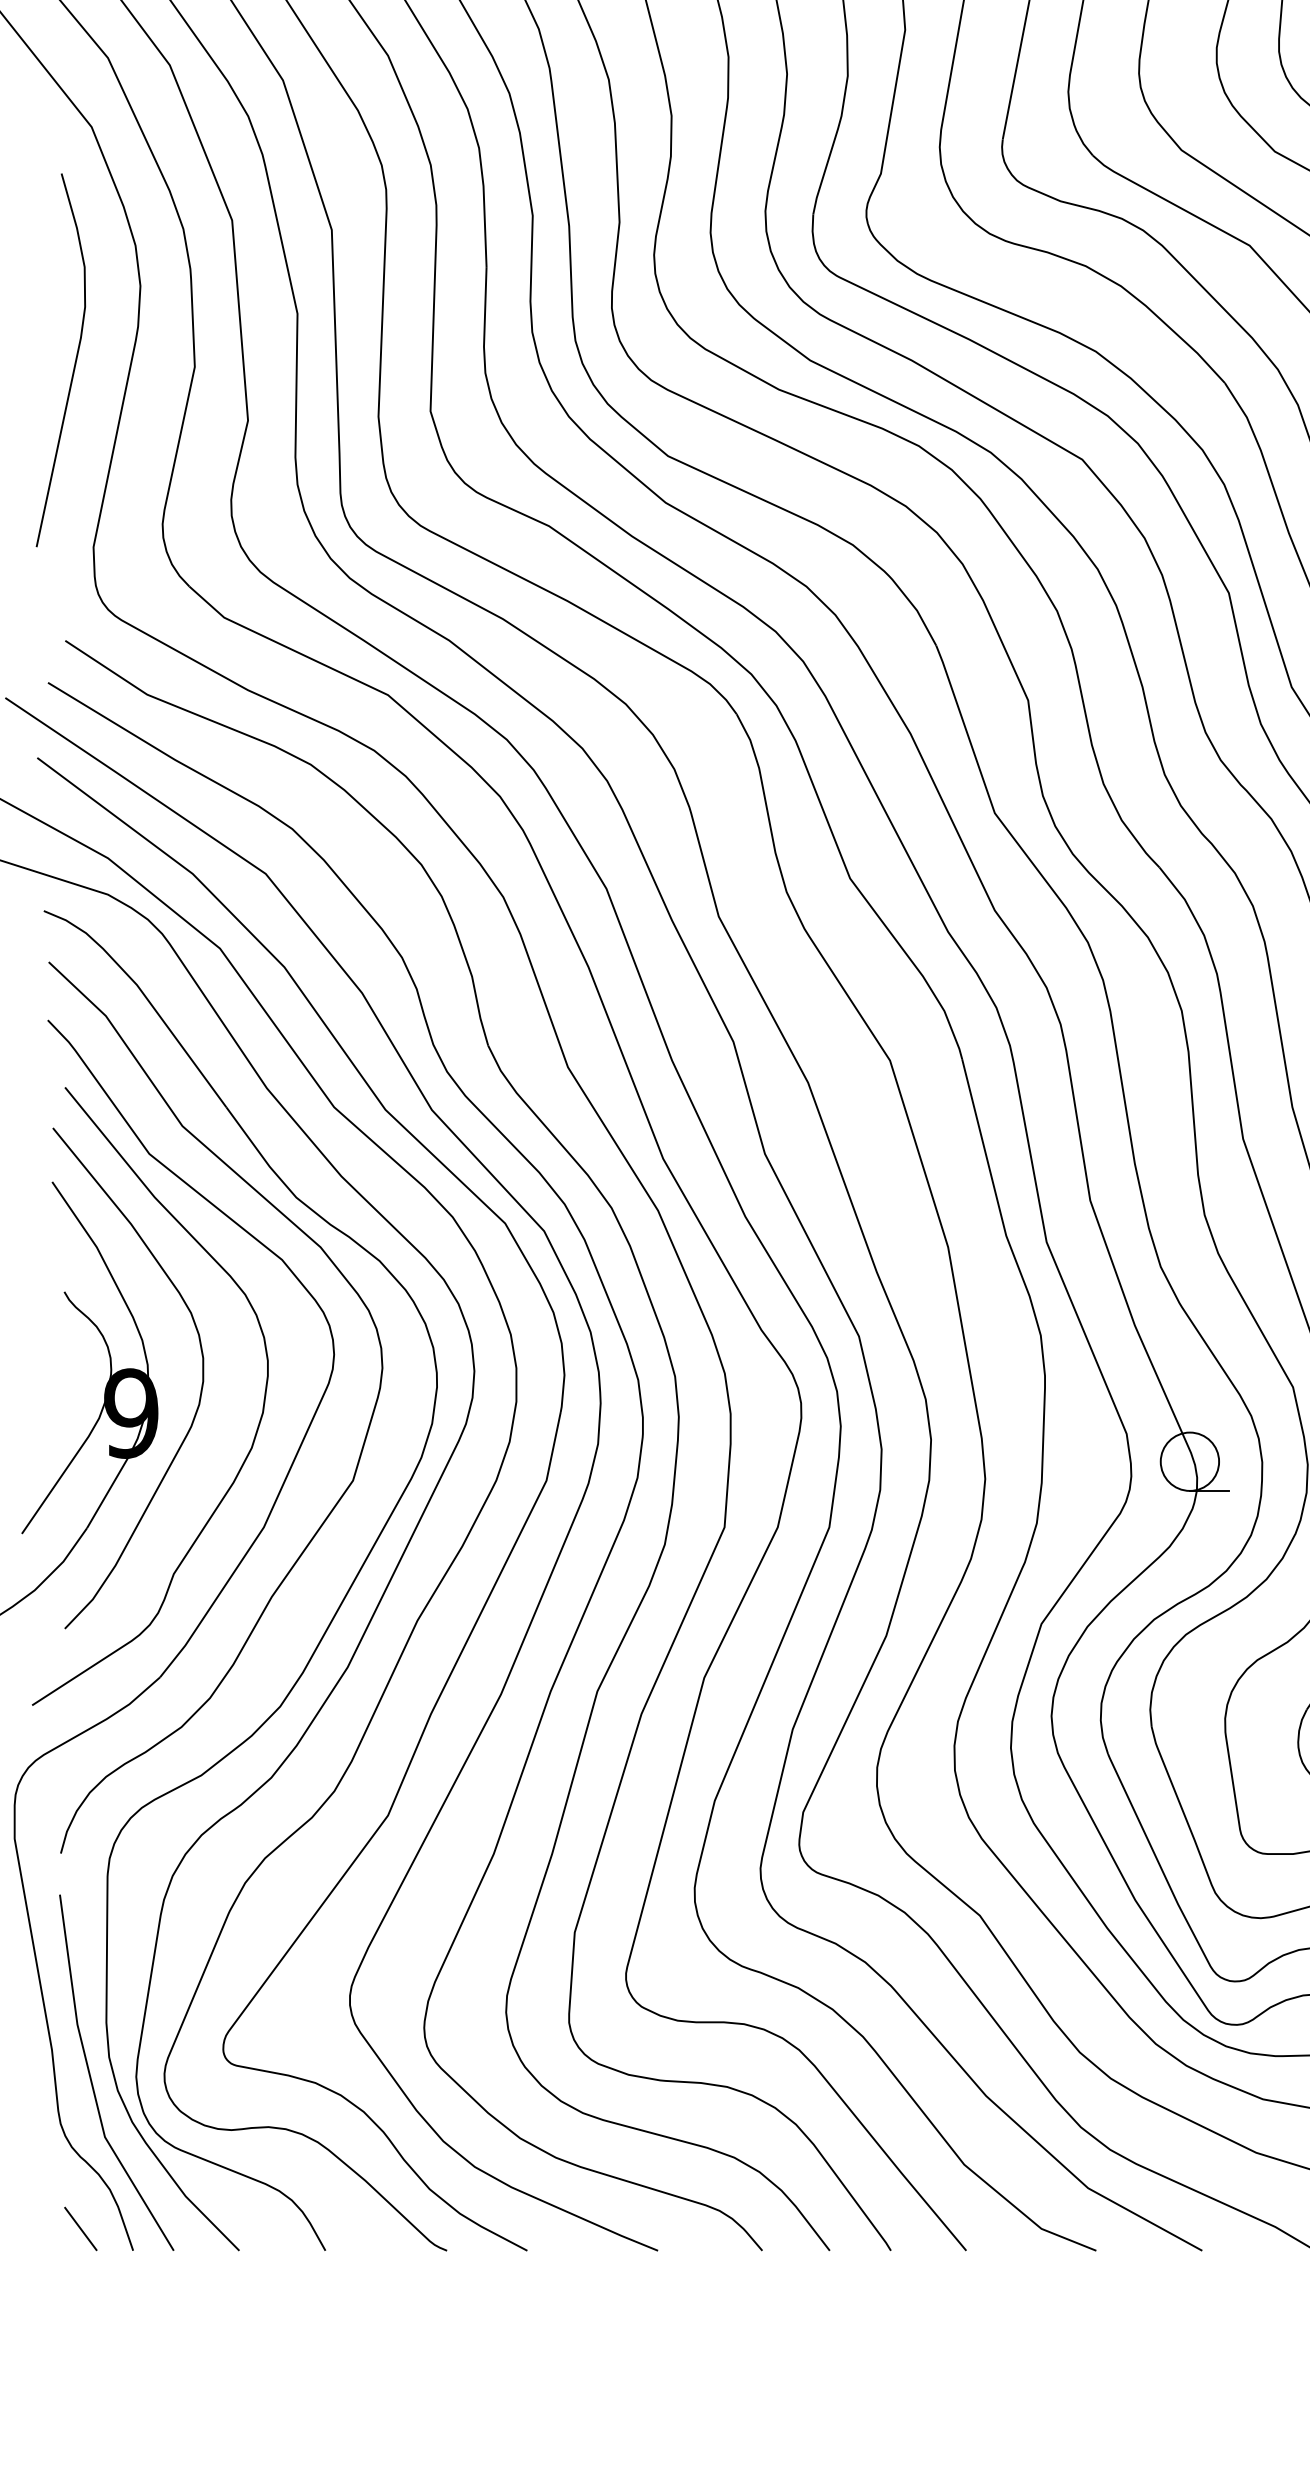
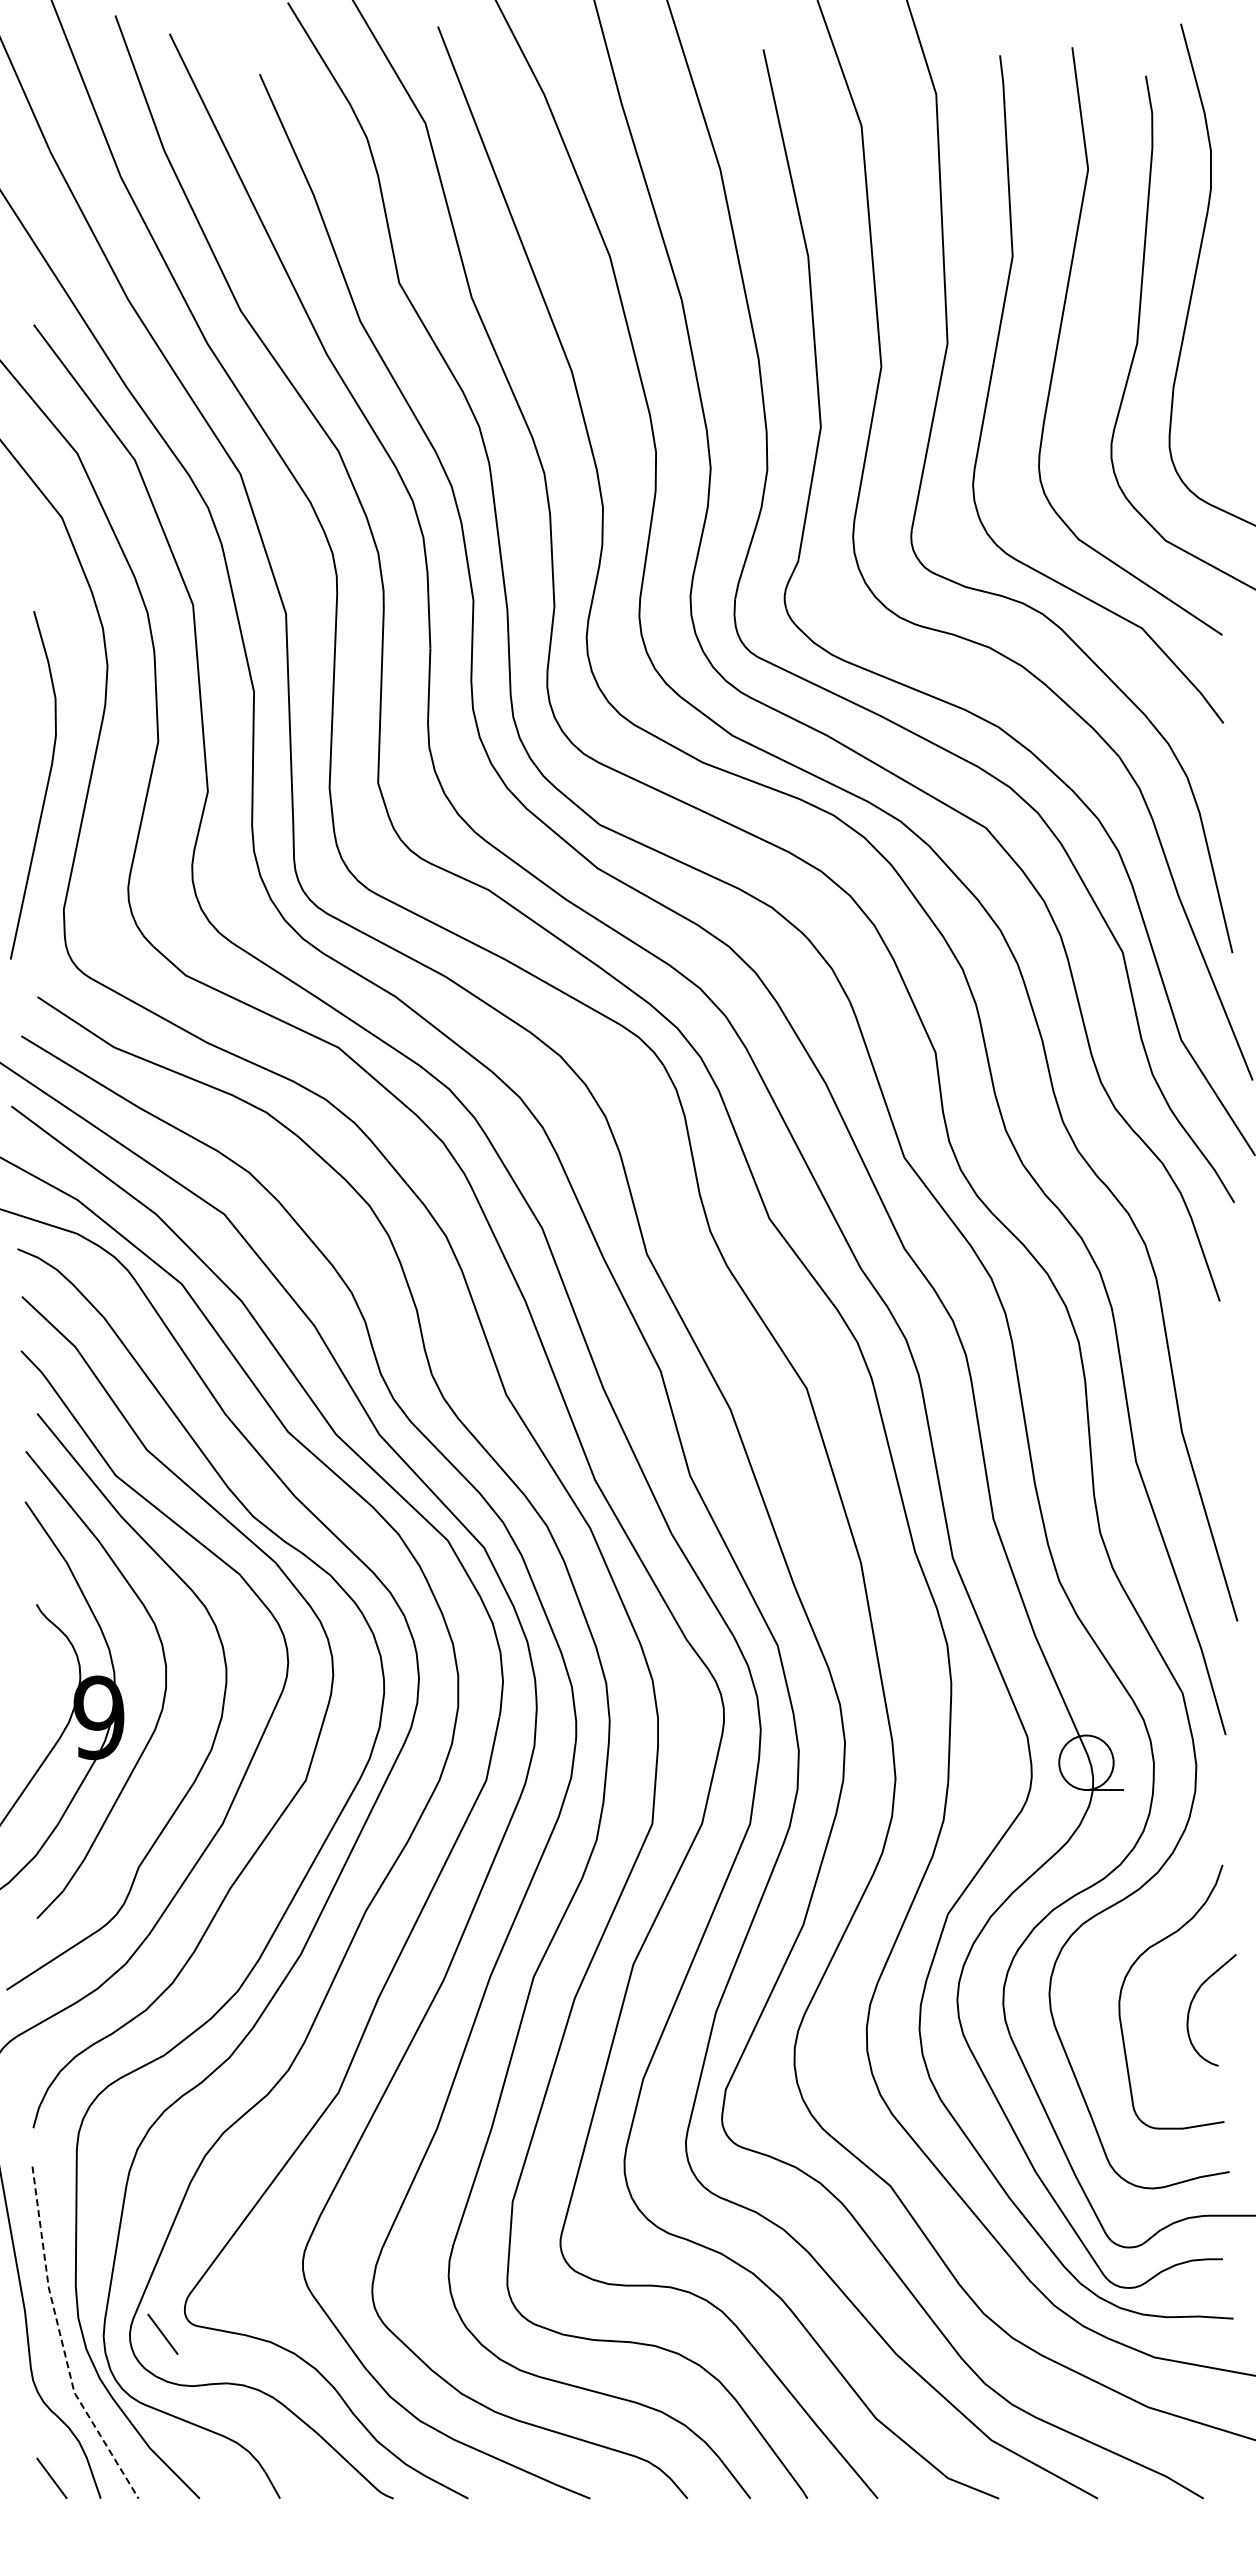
curve: (73, 364) -> (45, 789), moved
line: (199, 2073) -> (162, 2333), added
line: (91, 2081) -> (61, 2340), solid -> dashed

